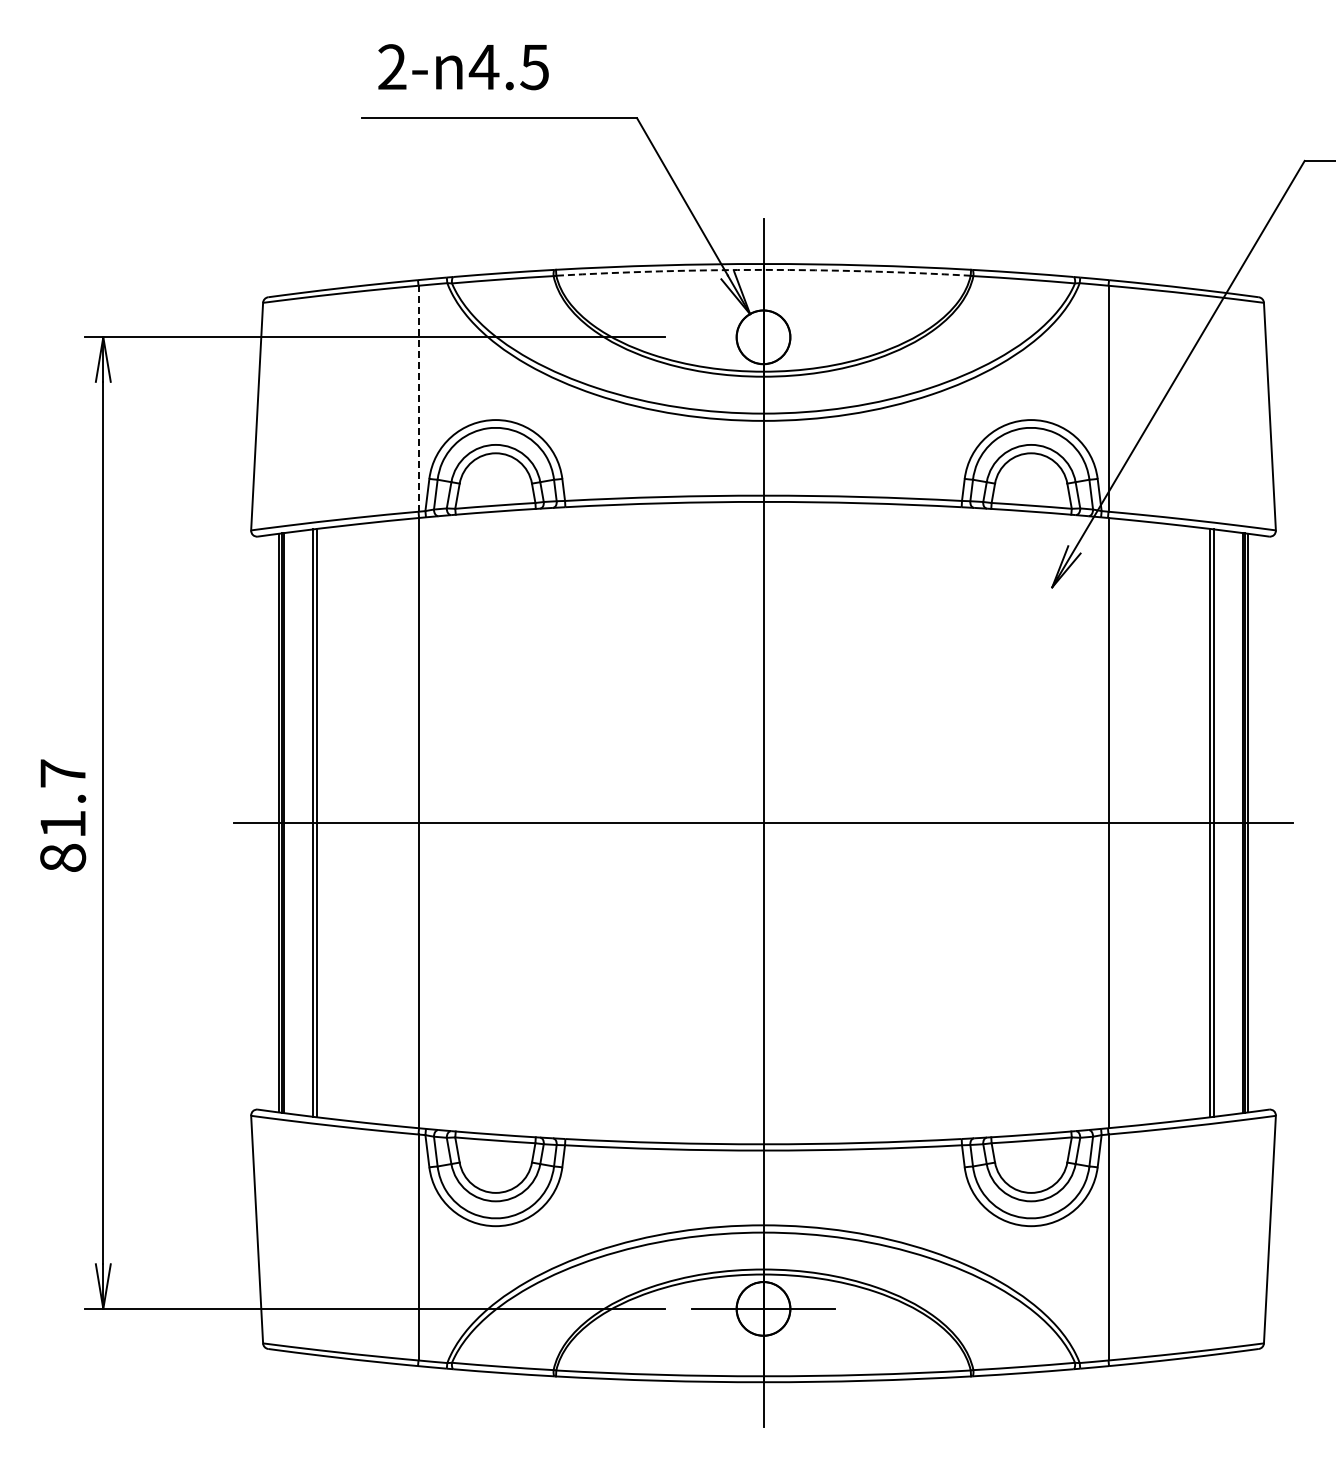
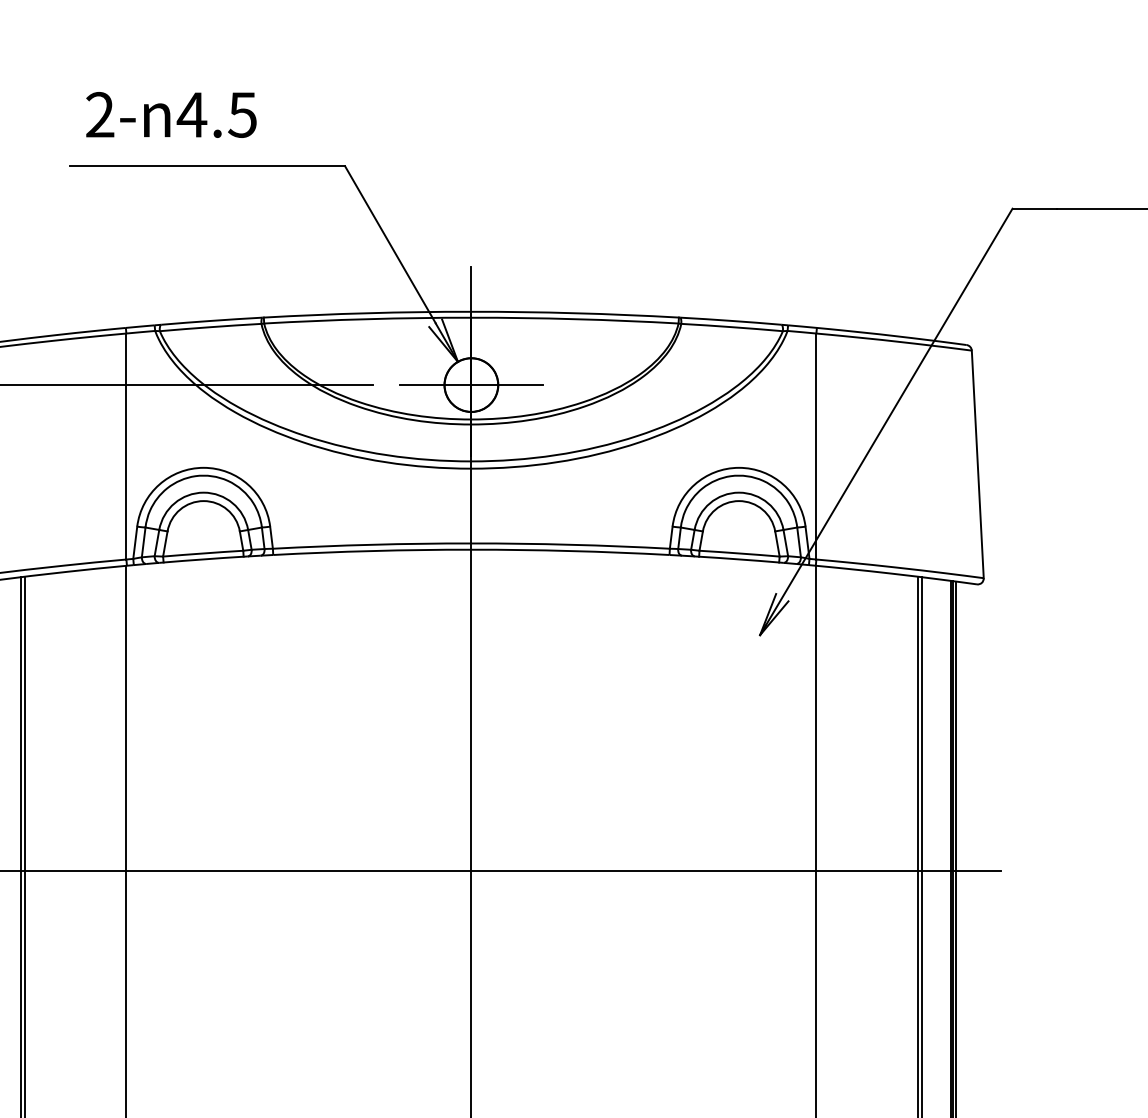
arc: (763, 269) -> (471, 317), dashed -> solid
line: (763, 337) -> (471, 385), added
line: (418, 398) -> (126, 446), dashed -> solid

